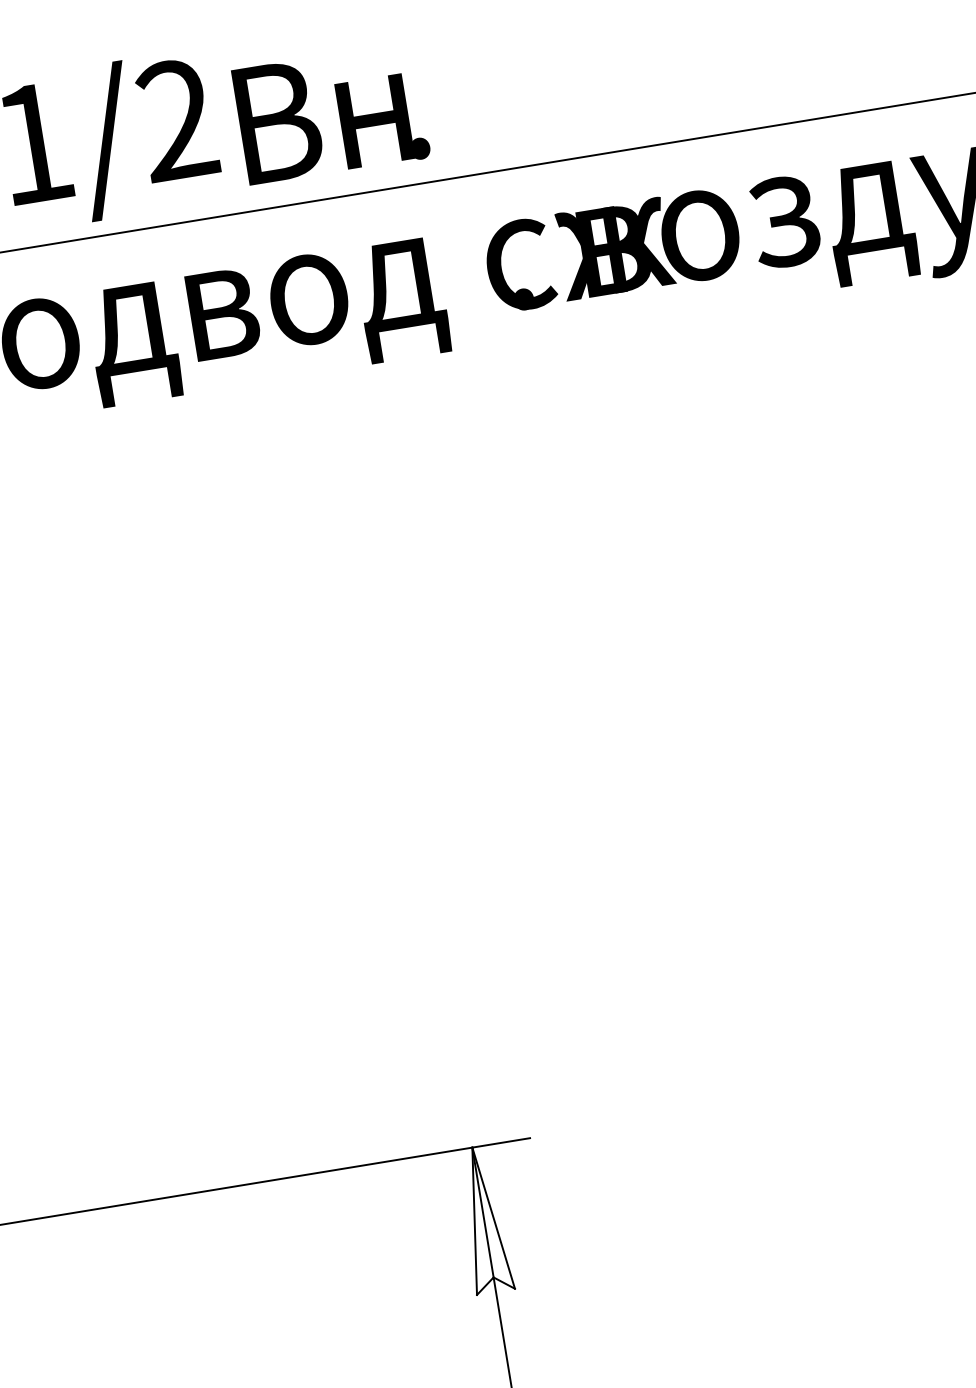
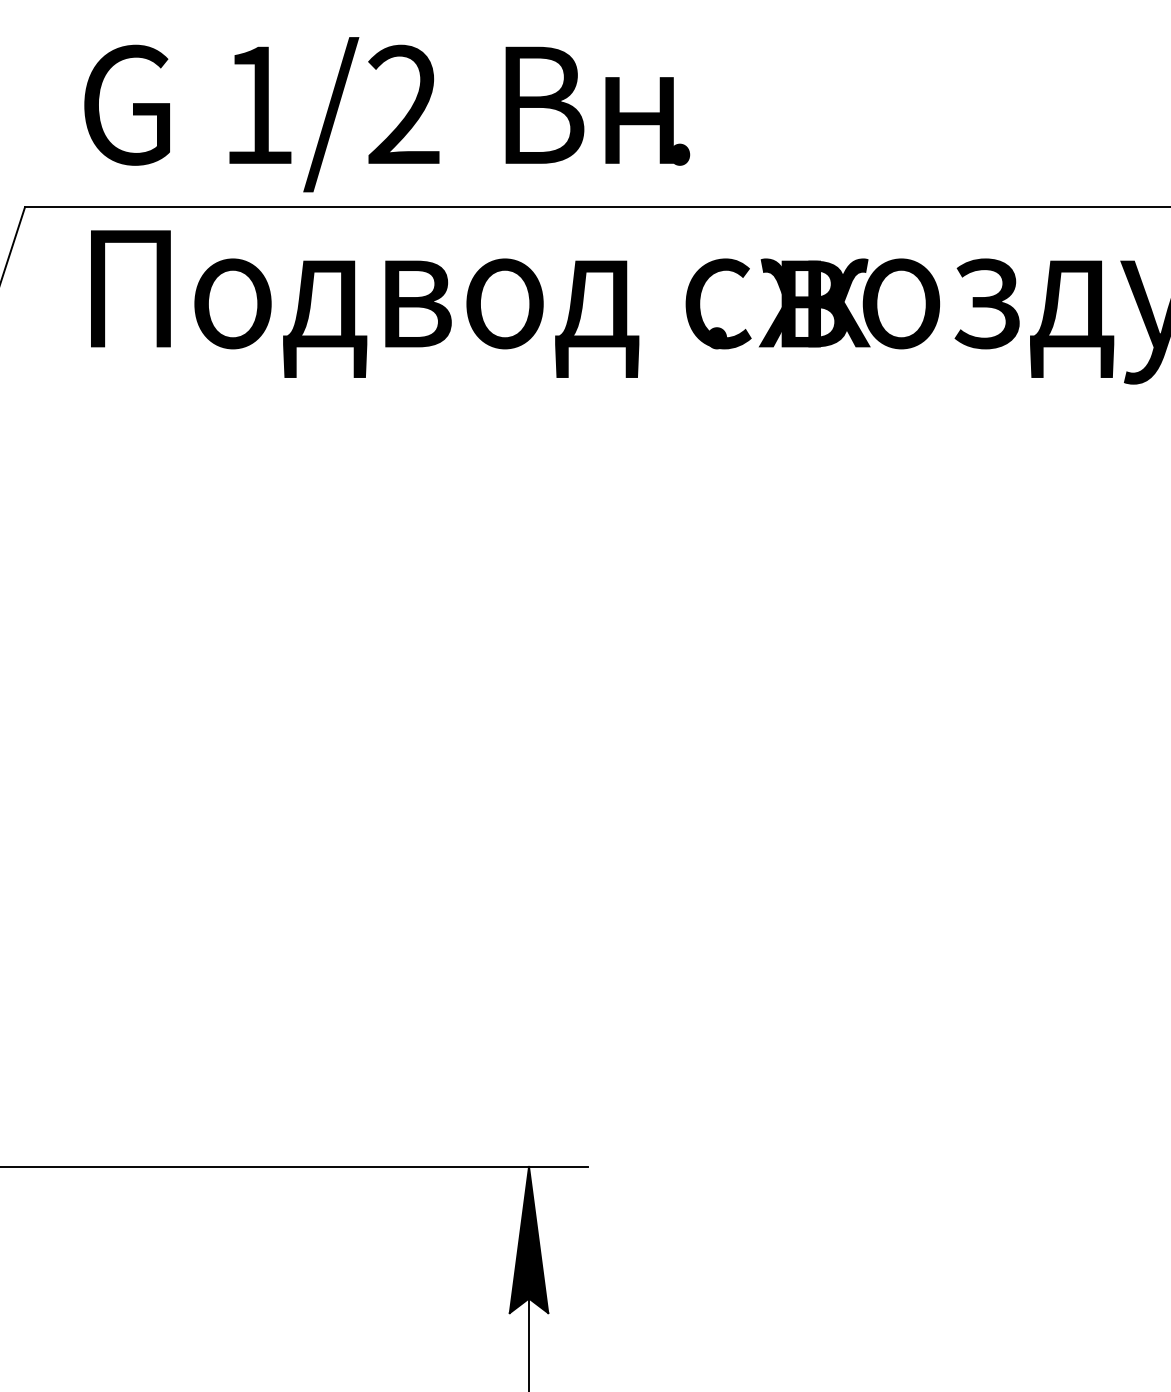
text: (330, 113) -> (597, 105), moved
fill: (483, 1219) -> (528, 1239), added

